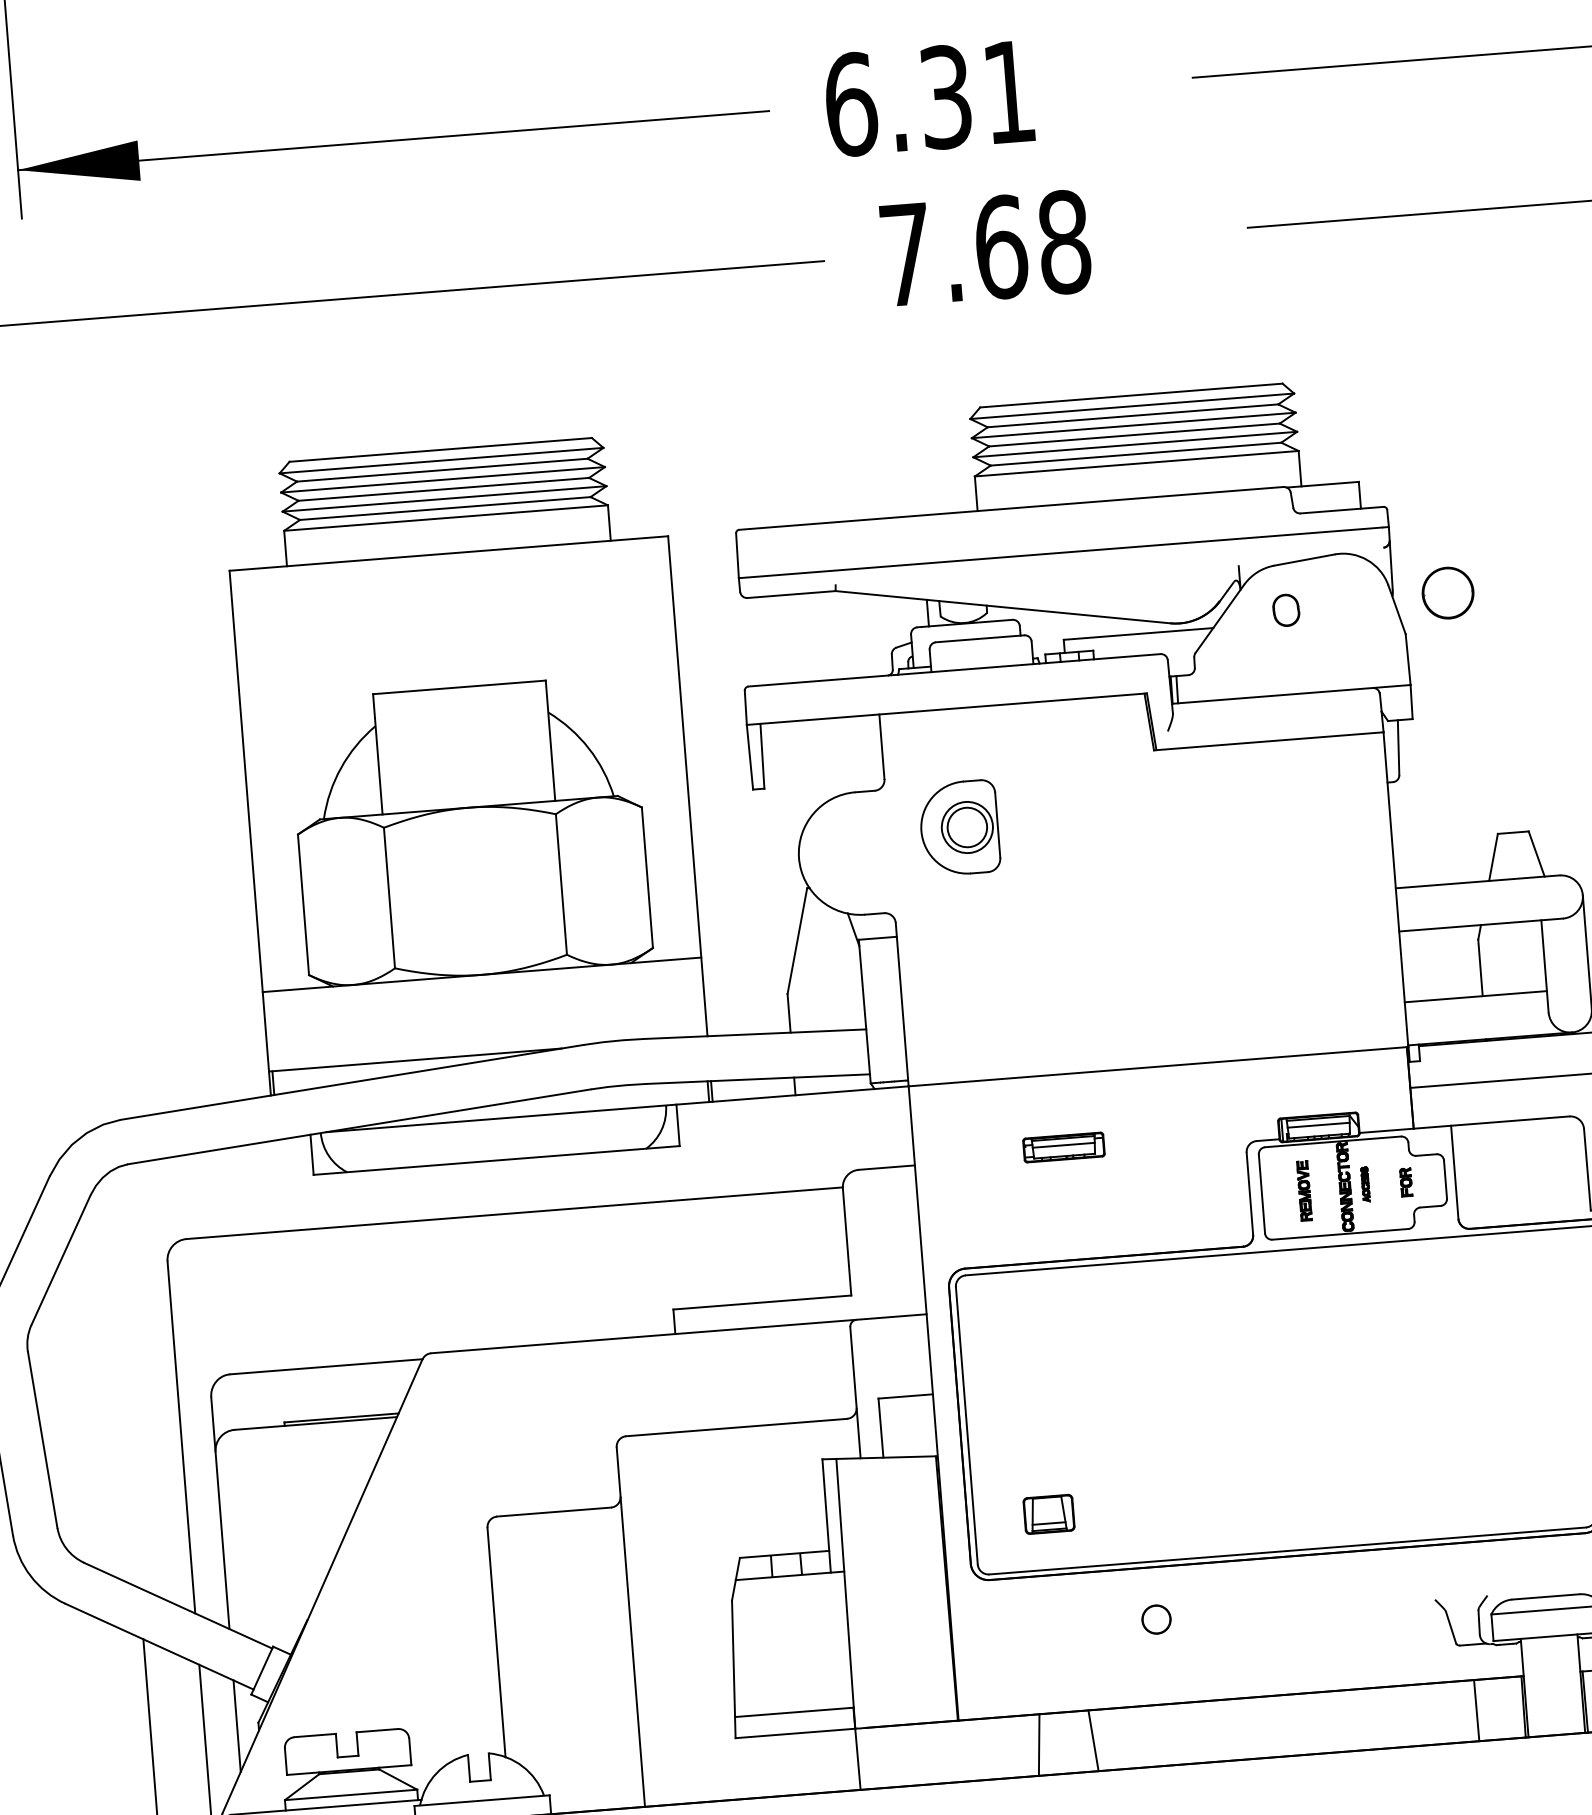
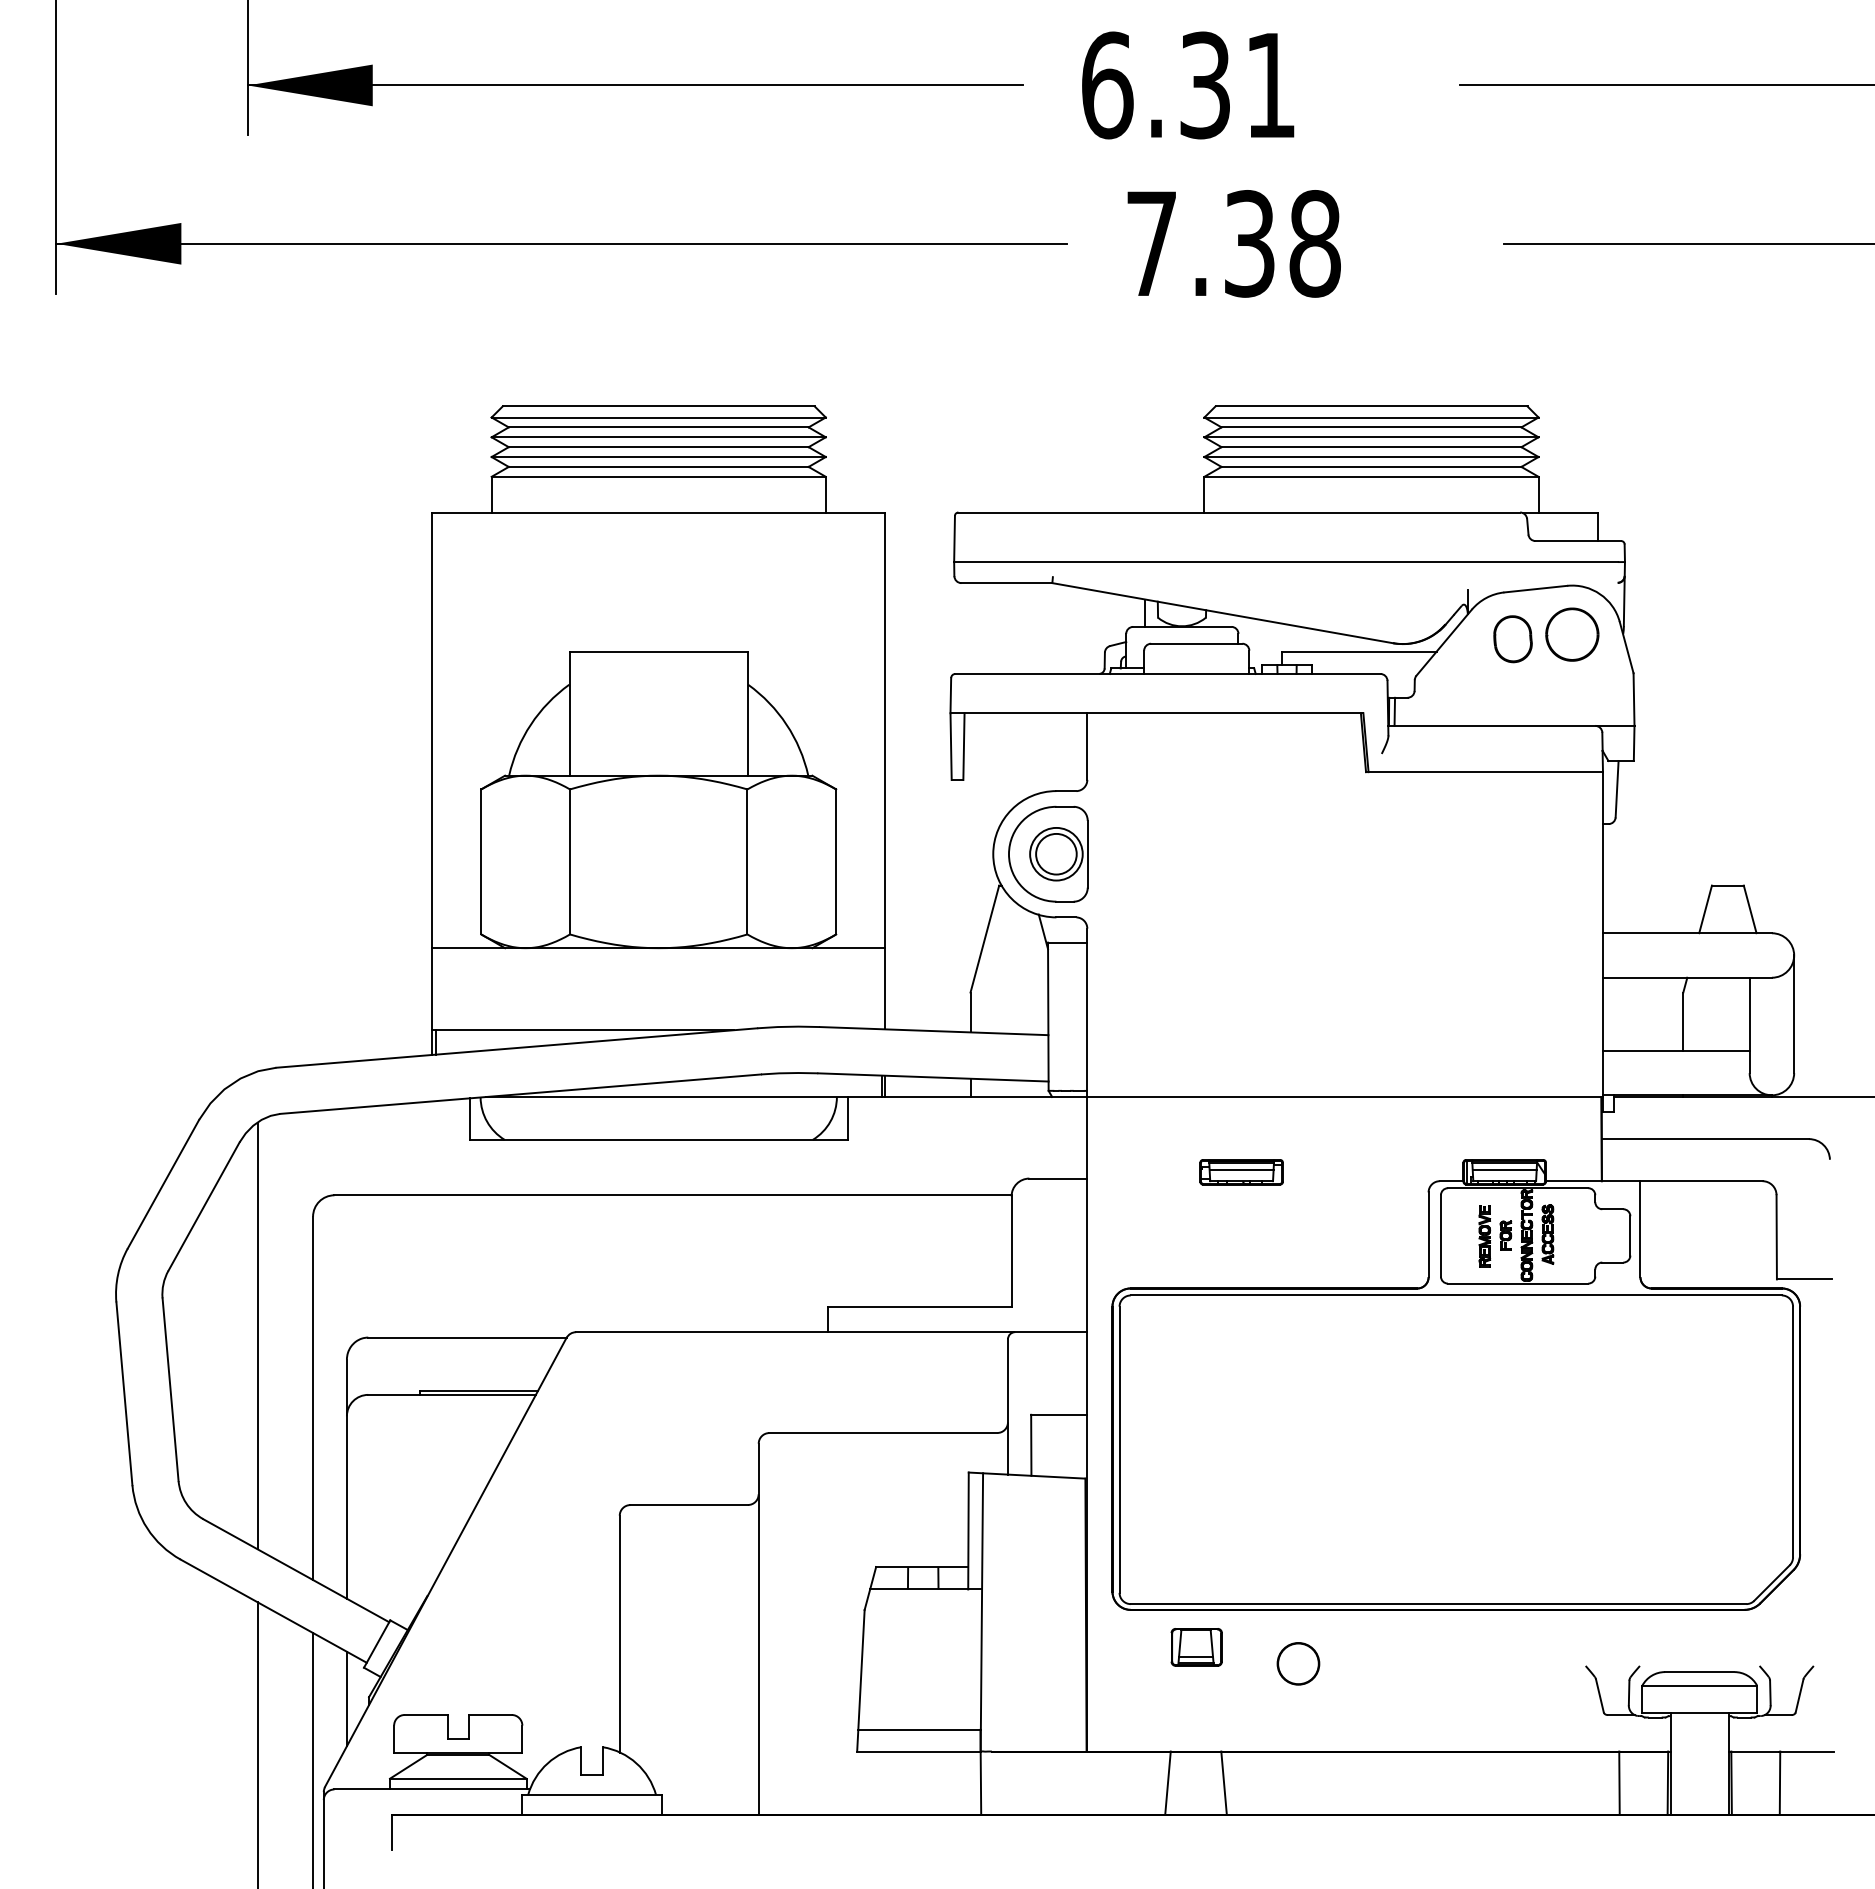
text: (1001, 246) -> (1250, 243), 7.68 -> 7.38
part: (1448, 592) -> (1572, 634), moved
part: (1285, 610) -> (1512, 639), size x1.43
part: (959, 827) -> (1048, 853), moved
part: (1405, 1182) -> (1505, 1235), moved
part: (1365, 1184) -> (1547, 1234), size x1.67
line: (122, 1380) -> (257, 1335), added
part: (1048, 1514) -> (1196, 1647), moved
part: (1156, 1619) -> (1298, 1663), size x1.43

